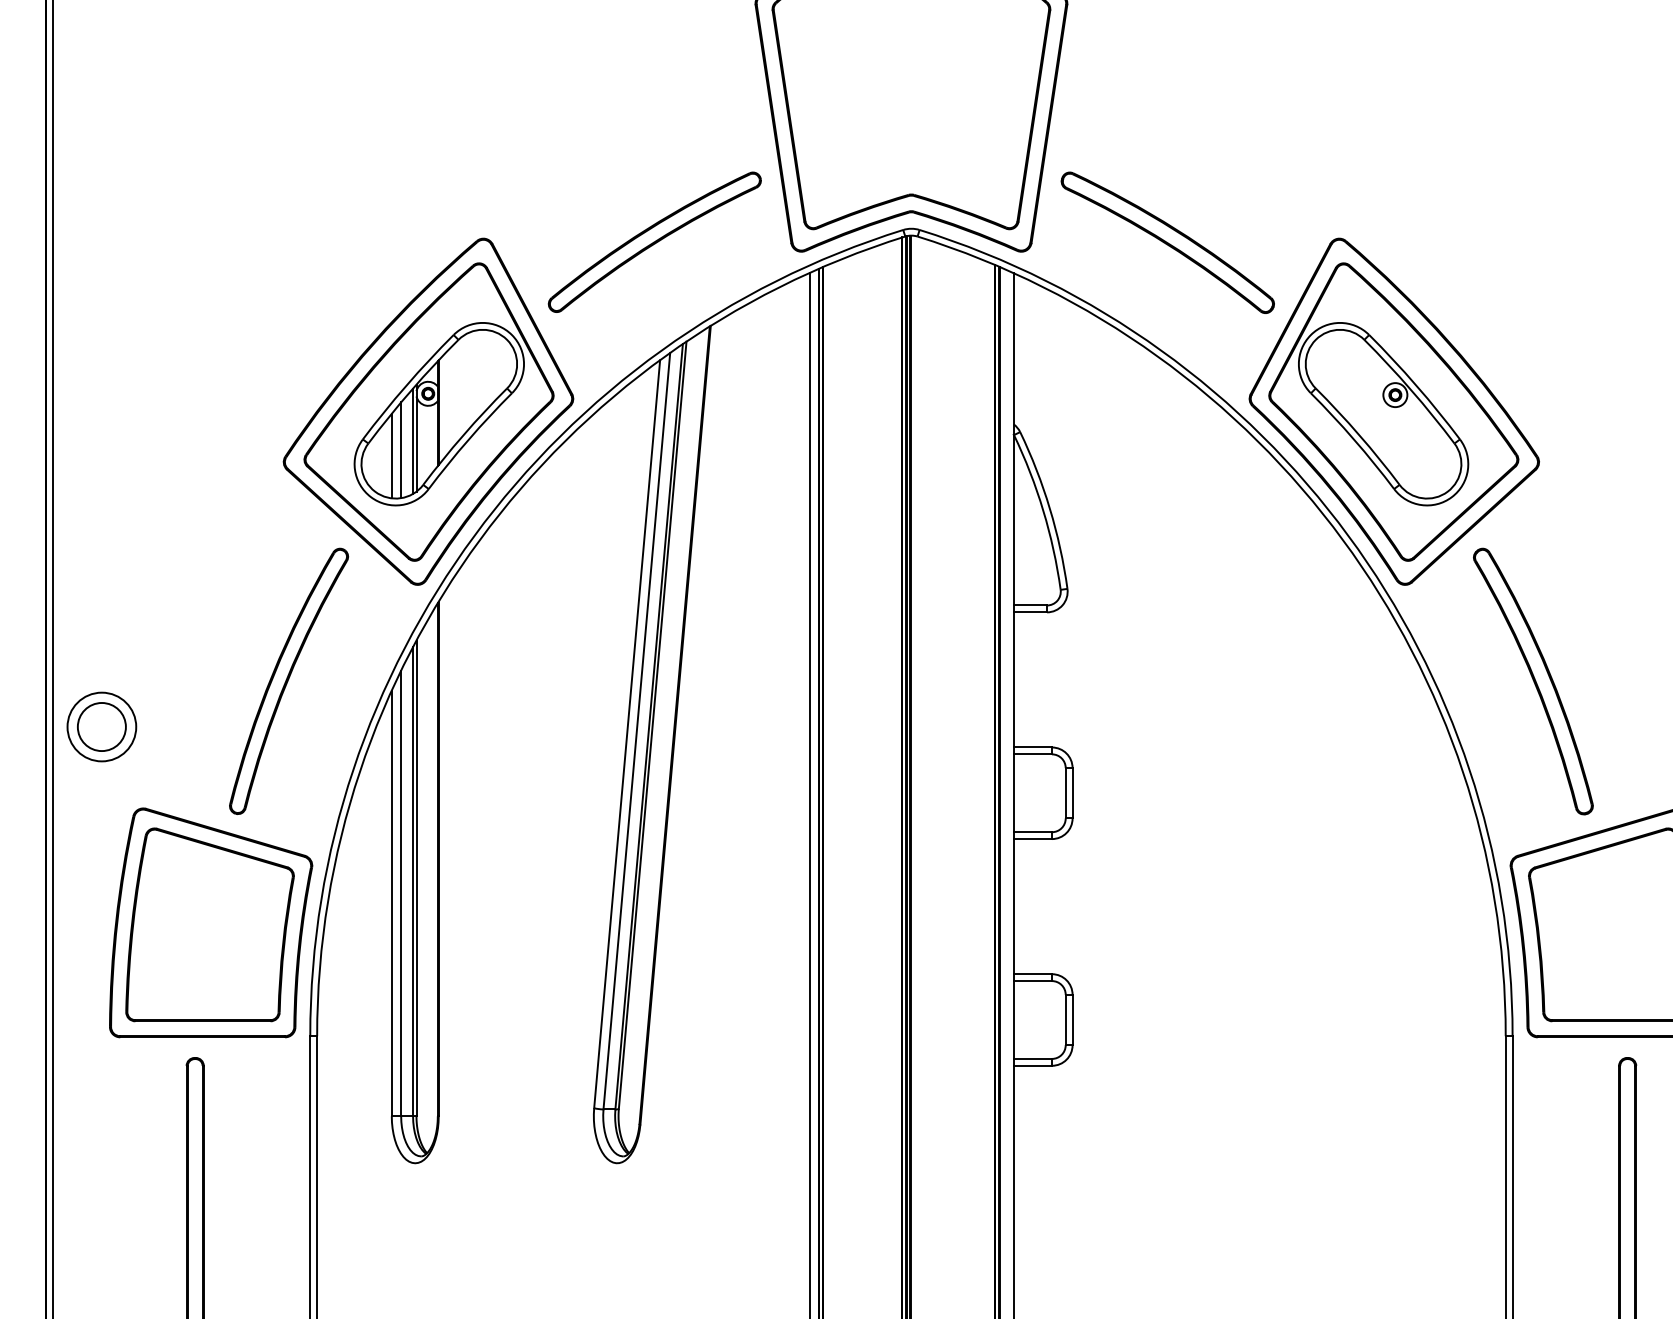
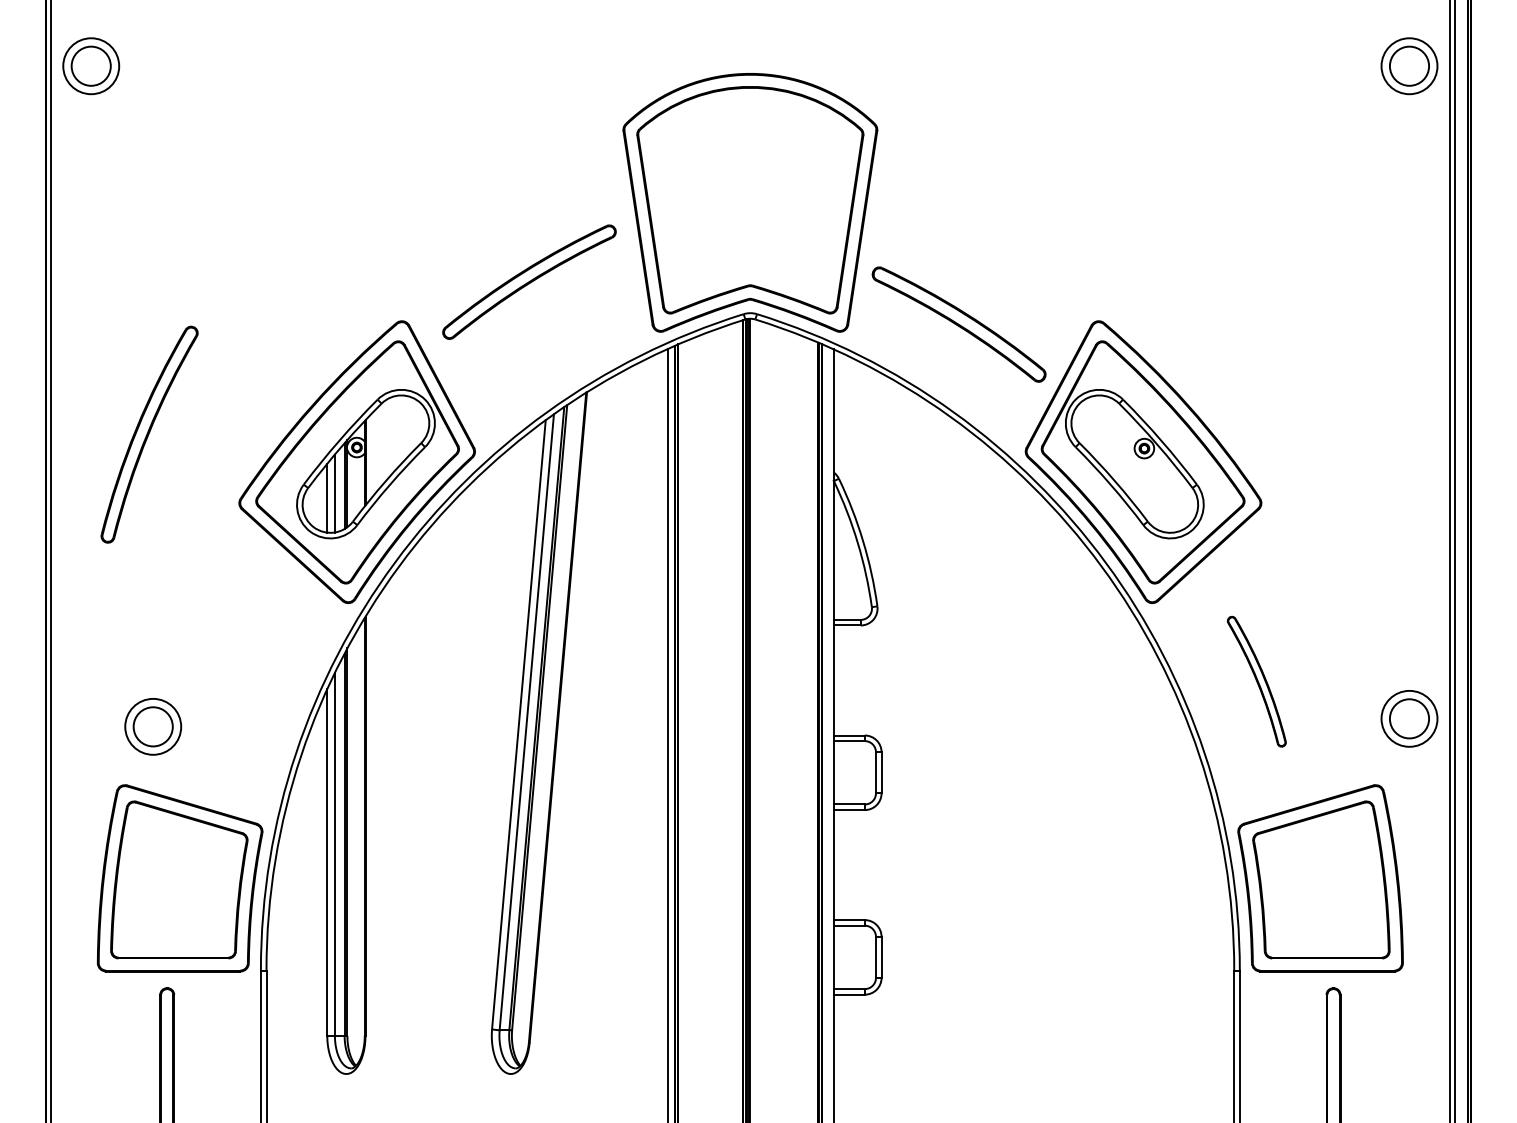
part: (654, 241) -> (529, 281), moved
part: (288, 681) -> (149, 434), moved
part: (1533, 681) -> (1256, 681), size x0.6
part: (102, 726) -> (153, 726), moved

